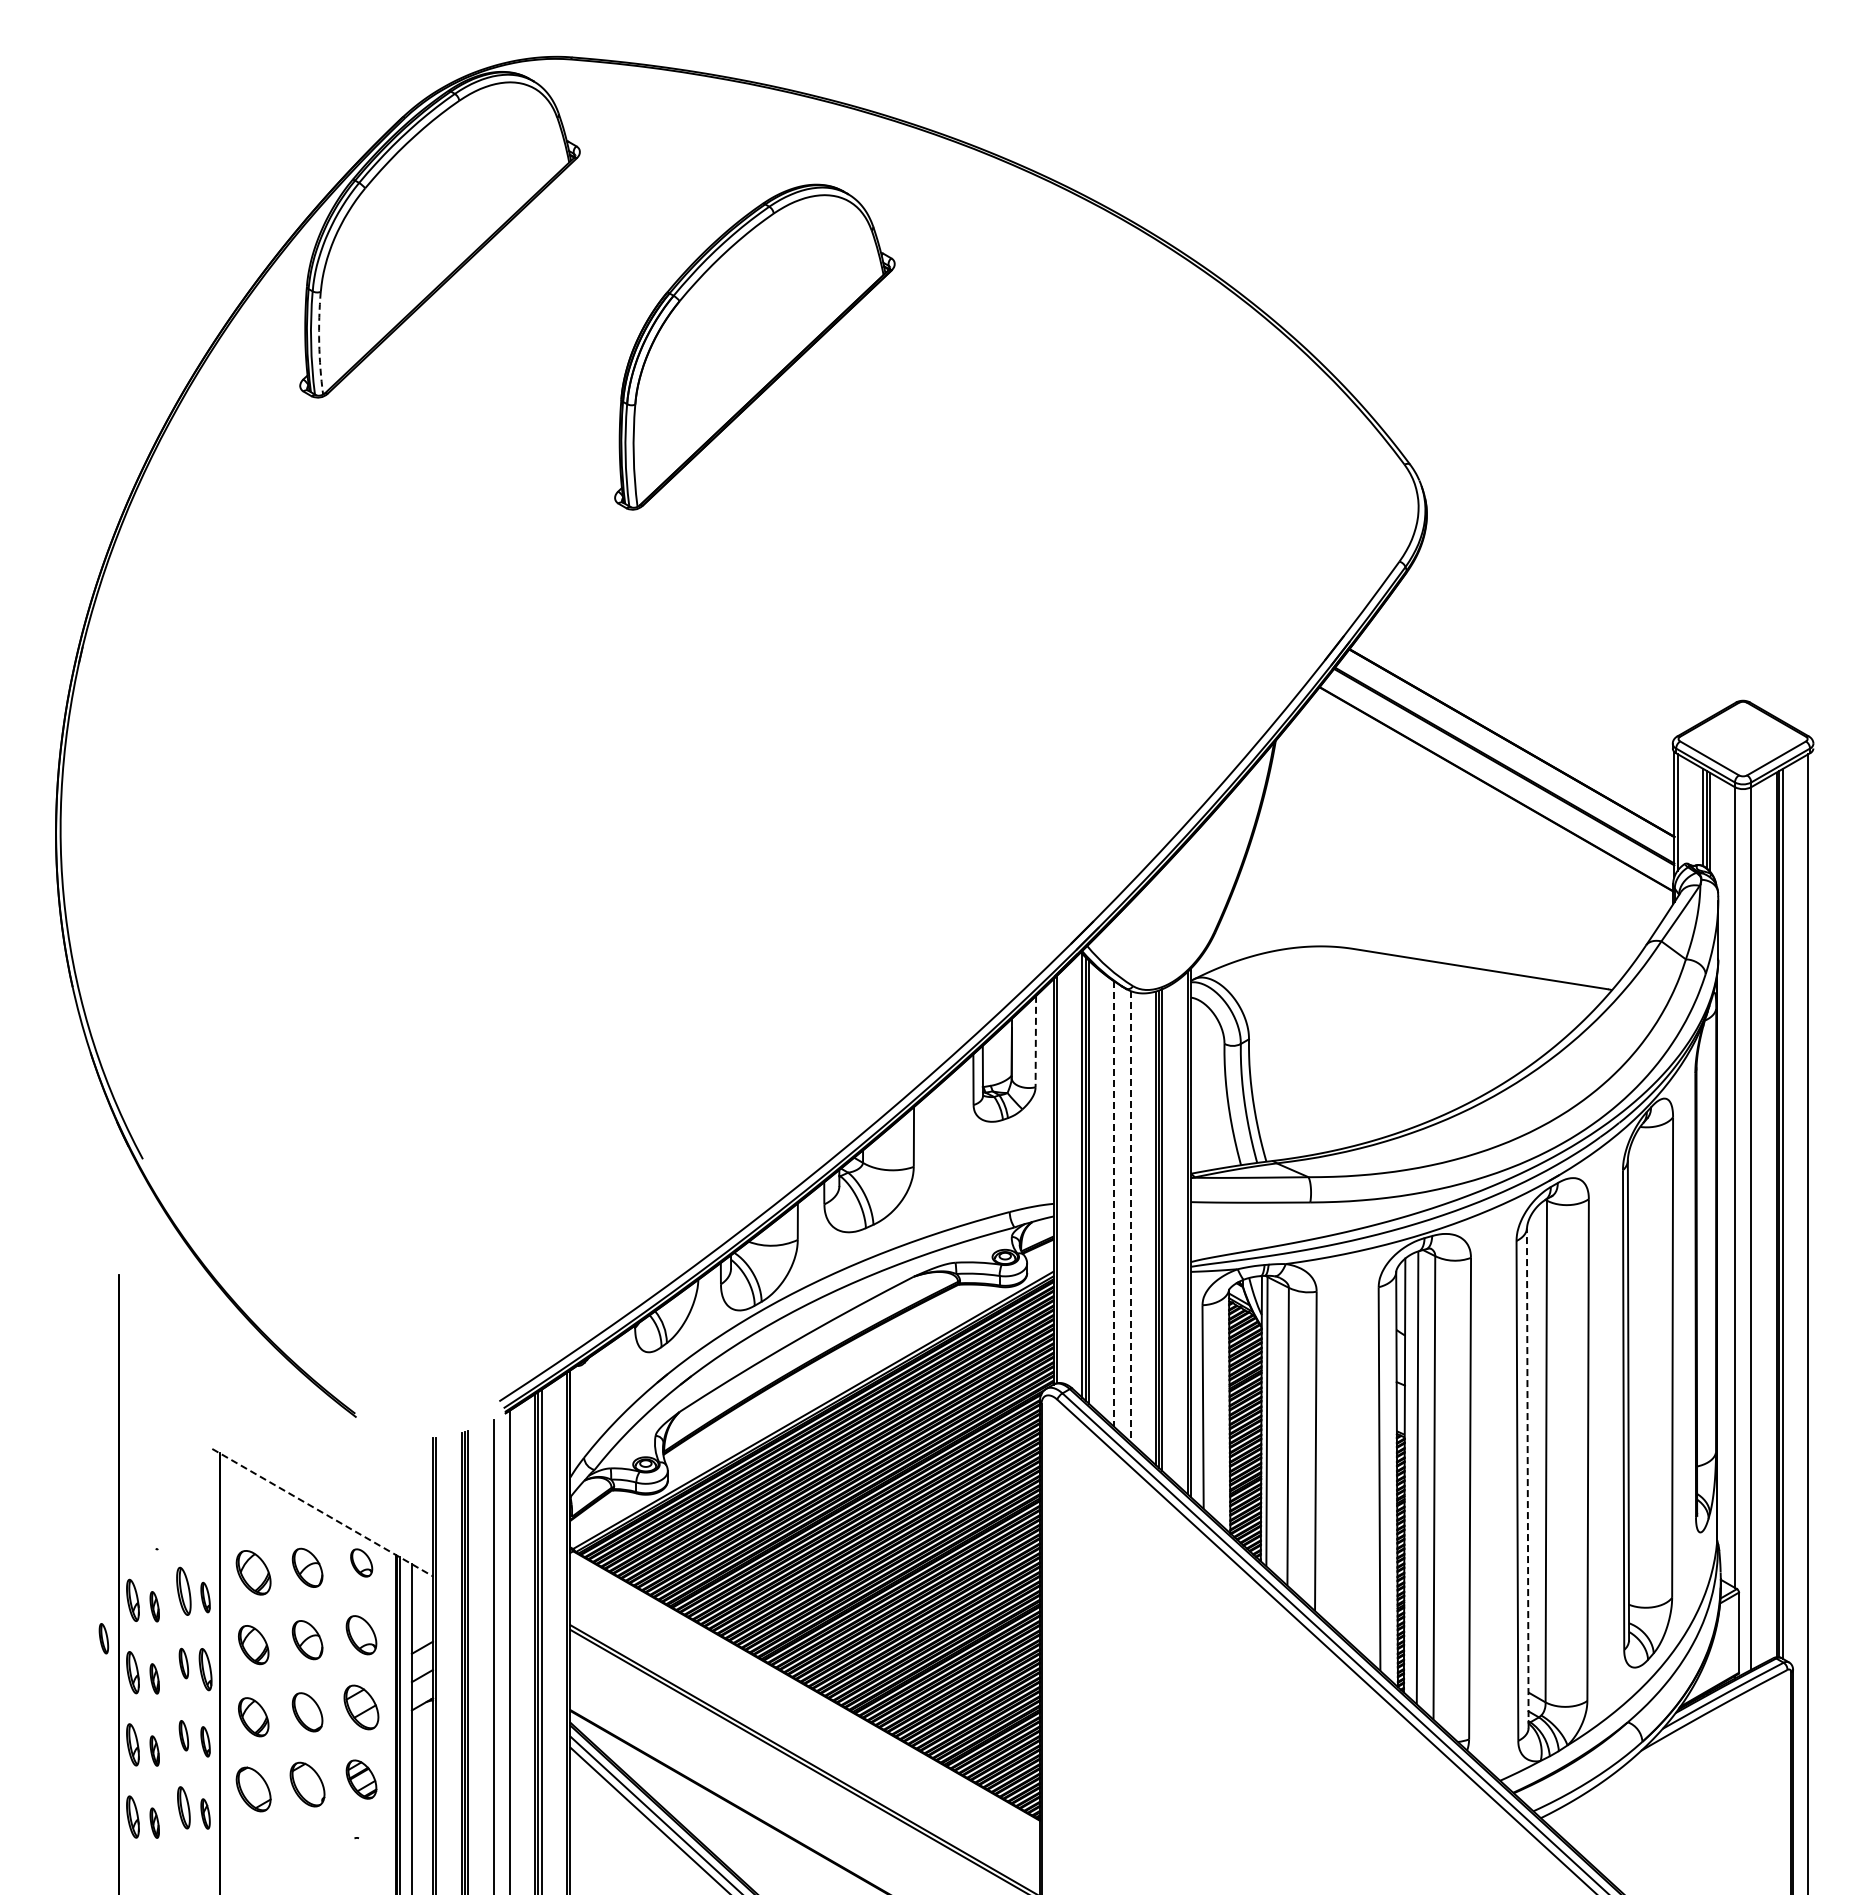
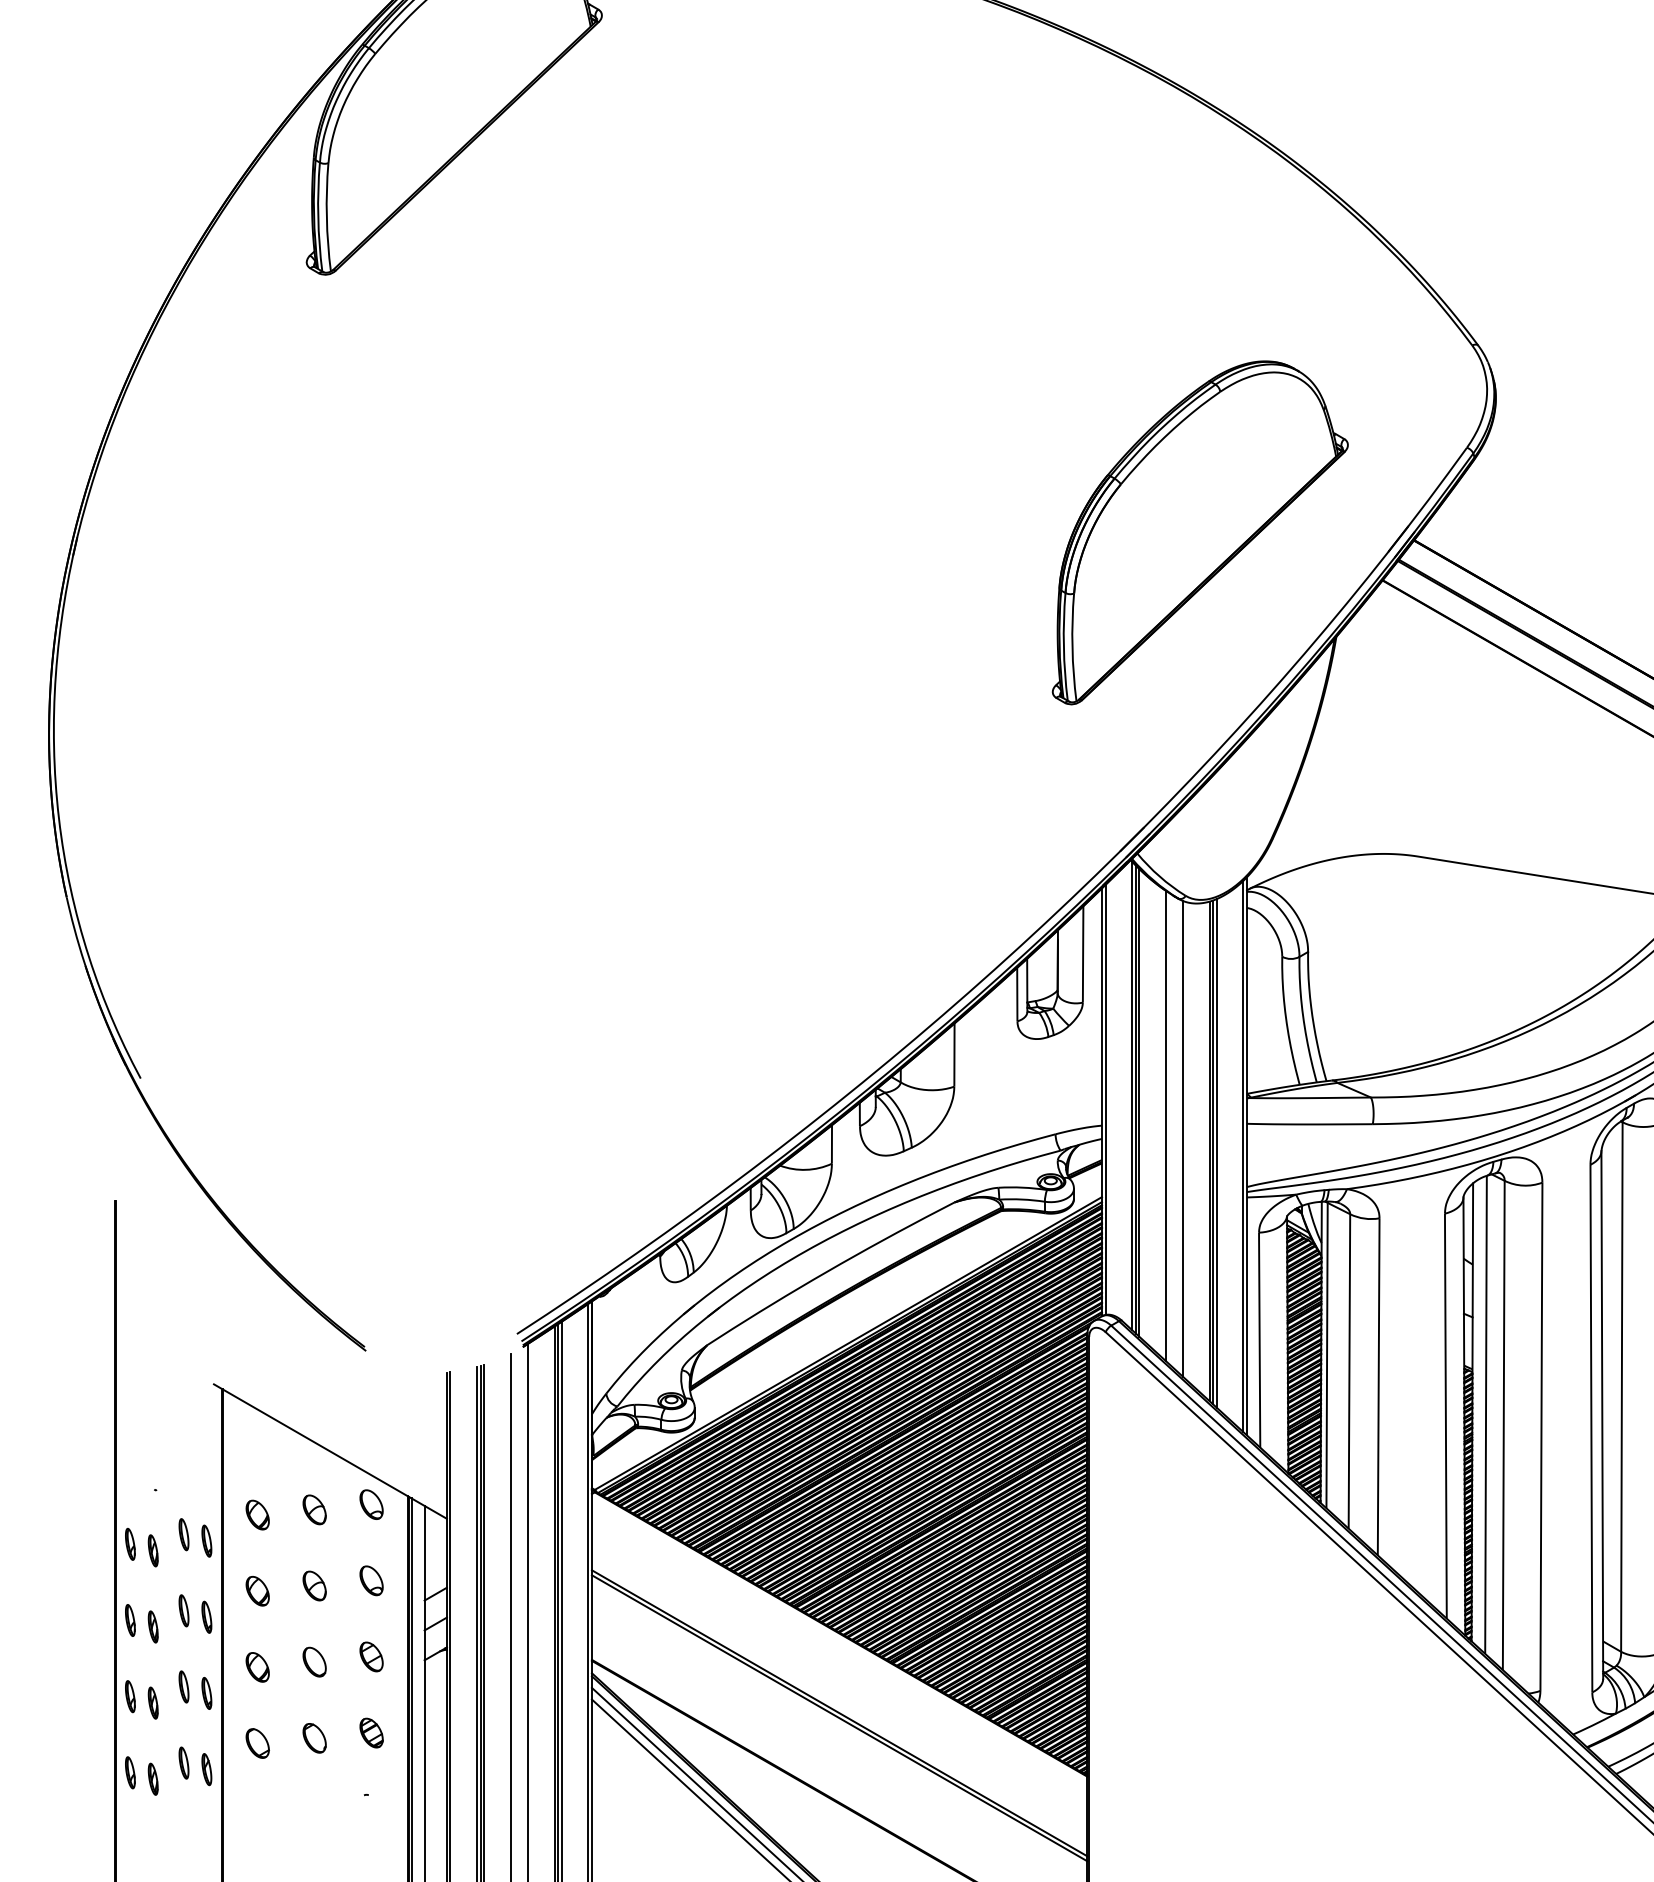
arc: (319, 343) -> (327, 217), dashed -> solid
part: (754, 346) -> (1199, 532), moved
line: (1035, 1041) -> (1082, 954), dashed -> solid
line: (1114, 1204) -> (1166, 1126), dashed -> solid
line: (1130, 1216) -> (1183, 1138), dashed -> solid
line: (1527, 1478) -> (1602, 1415), dashed -> solid
line: (323, 1512) -> (331, 1451), dashed -> solid
part: (307, 1567) -> (314, 1509), size x0.71
part: (253, 1572) -> (257, 1514), size x0.62
part: (183, 1591) -> (183, 1534), size x0.62
part: (133, 1600) -> (130, 1544), size x0.71
part: (361, 1634) -> (371, 1580), size x0.71
part: (103, 1638) -> (99, 1584), removed
part: (307, 1639) -> (314, 1585), size x0.71
part: (253, 1644) -> (257, 1590), size x0.71
part: (205, 1669) -> (206, 1617), size x0.71
part: (133, 1672) -> (130, 1620), size x0.71
part: (361, 1706) -> (371, 1656), size x0.62
part: (307, 1711) -> (314, 1661), size x0.71
part: (253, 1716) -> (257, 1666), size x0.71
part: (133, 1744) -> (130, 1696), size x0.71
part: (361, 1778) -> (371, 1732), size x0.71
part: (307, 1783) -> (314, 1737), size x0.62
part: (253, 1788) -> (257, 1742), size x0.62
part: (183, 1807) -> (183, 1762), size x0.71
part: (133, 1816) -> (130, 1772), size x0.71

